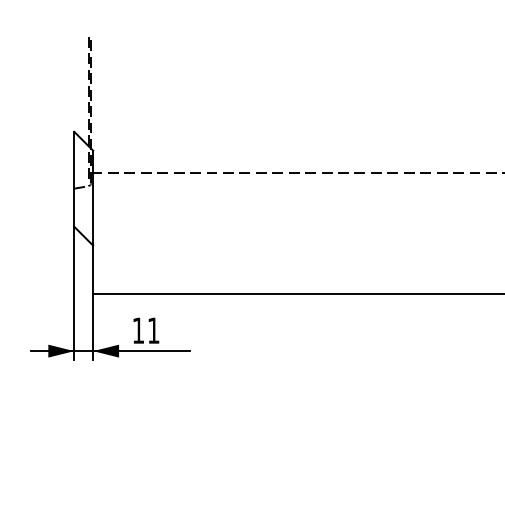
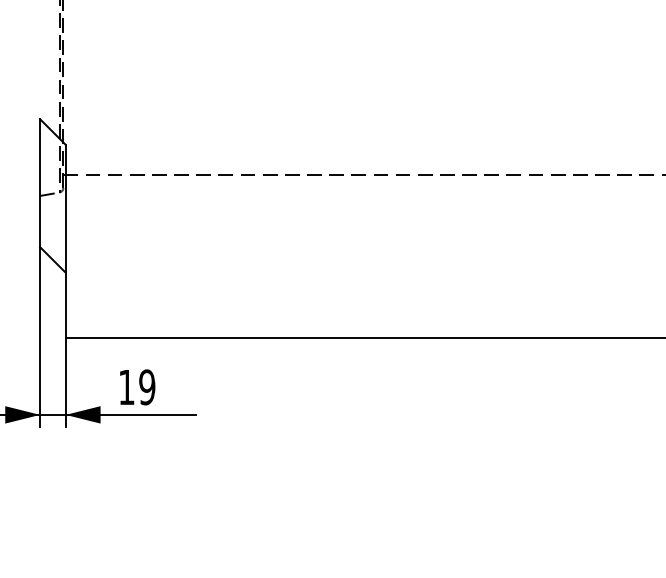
text: (153, 330) -> (146, 387), 11 -> 19

